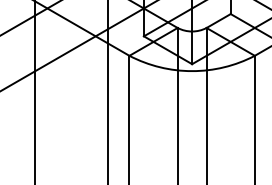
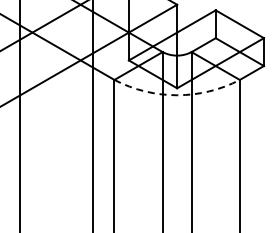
arc: (192, 71) -> (177, 95), solid -> dashed

